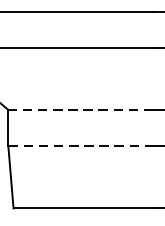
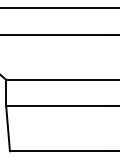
line: (80, 109) -> (58, 79), dashed -> solid
line: (80, 146) -> (58, 106), dashed -> solid

